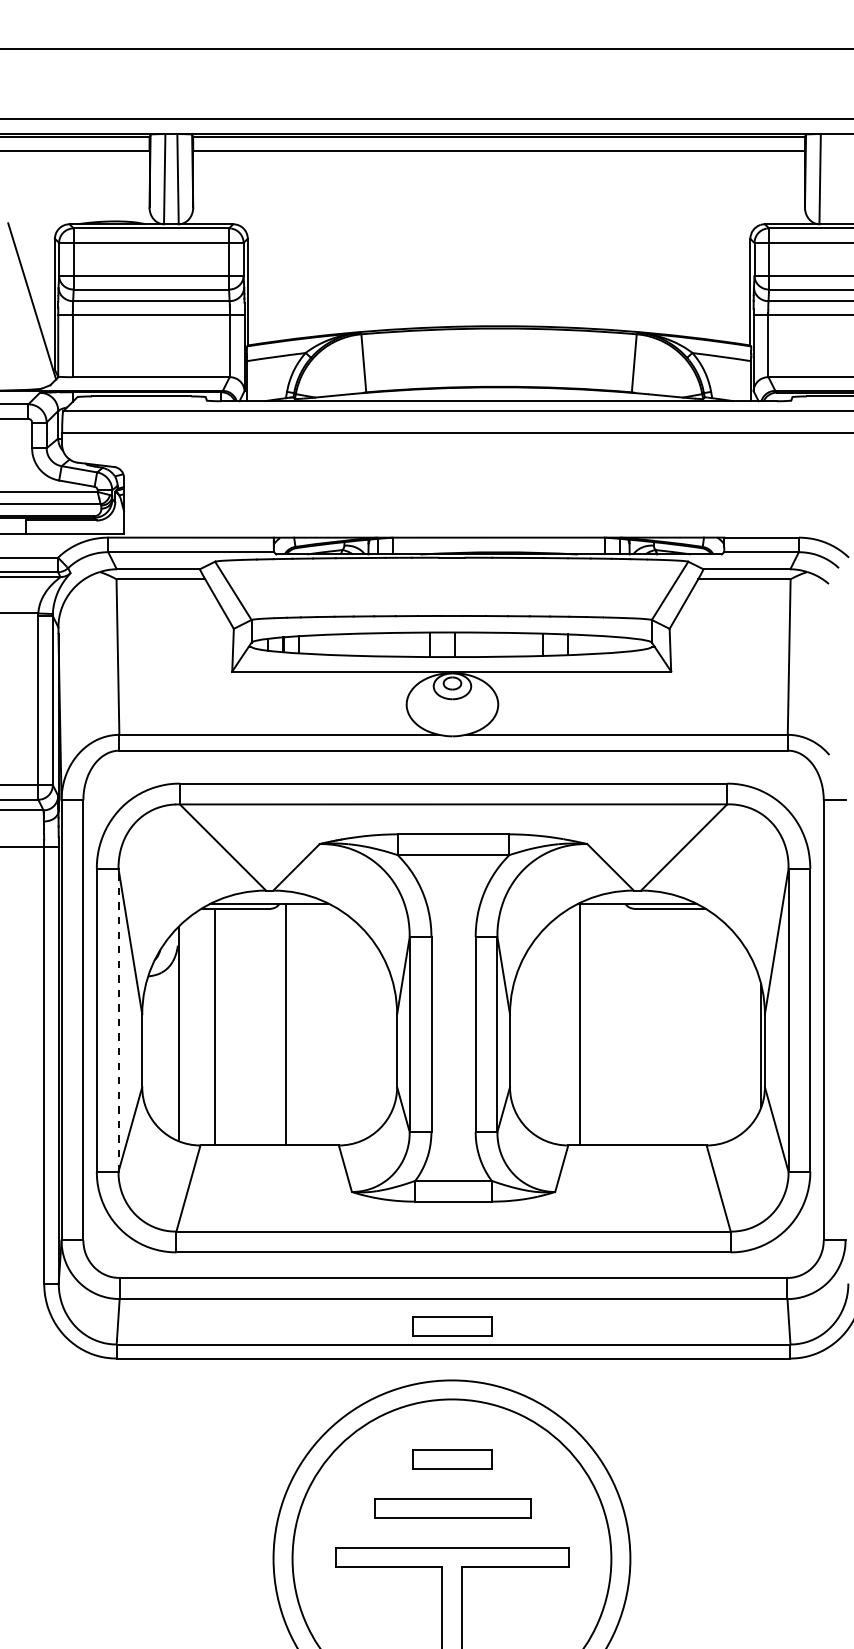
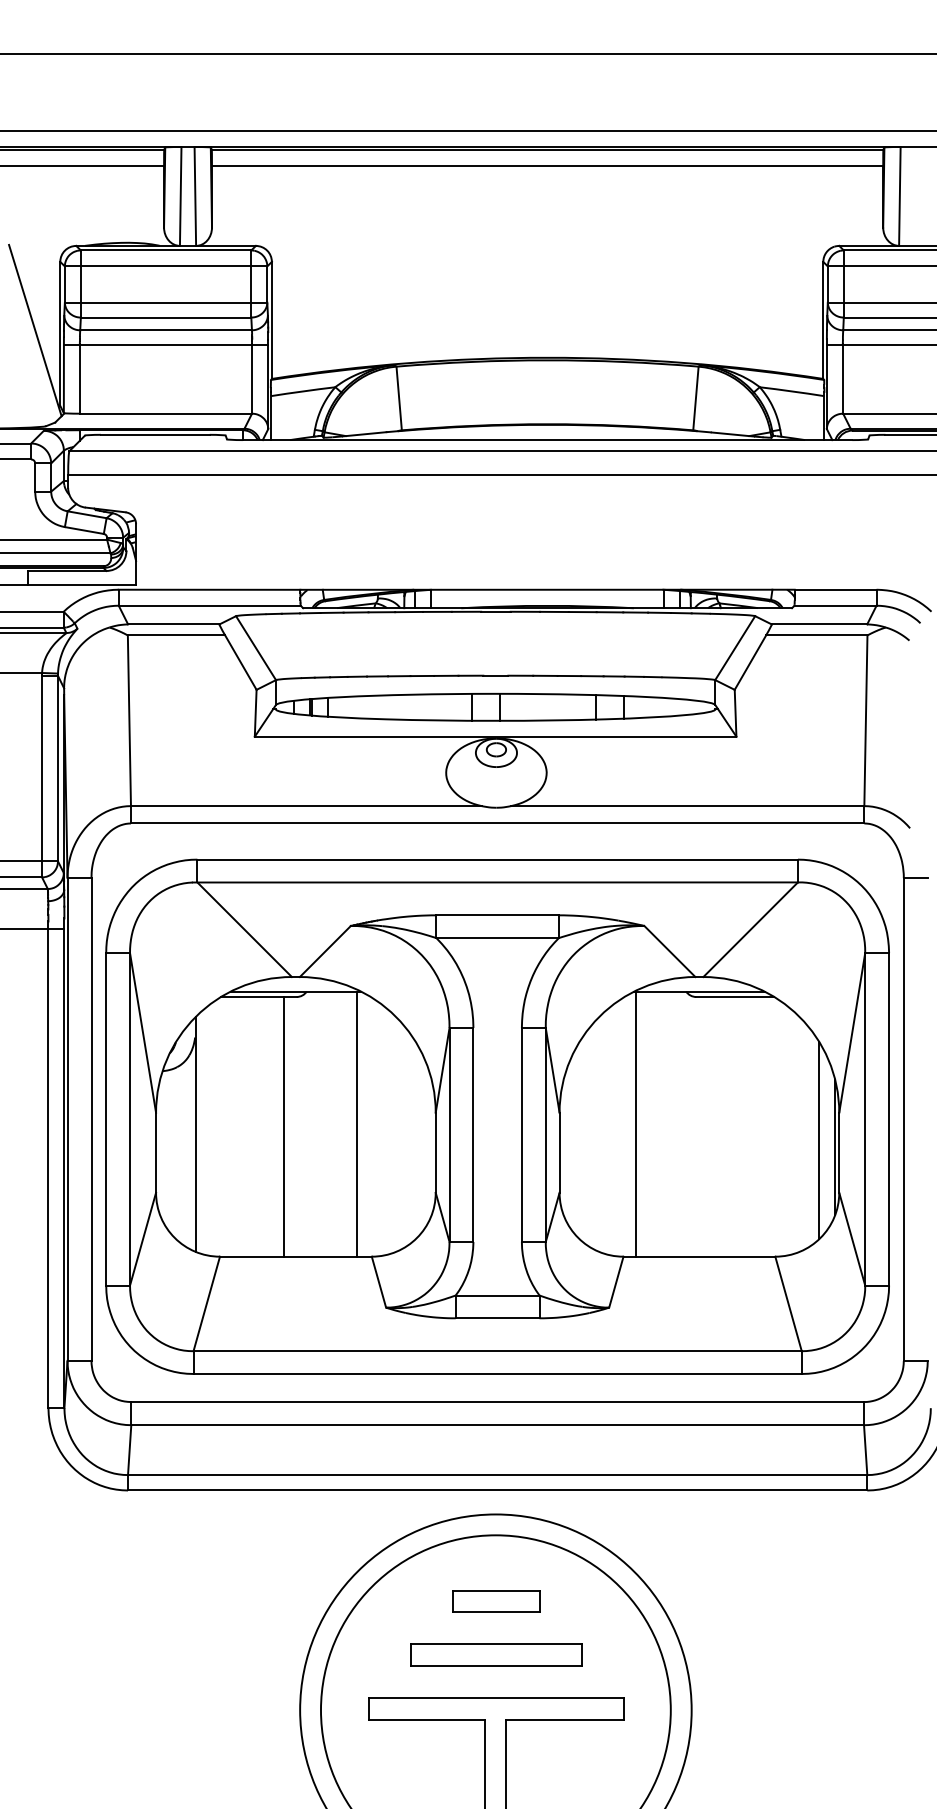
line: (118, 1020) -> (130, 1119), dashed -> solid
line: (286, 1024) -> (357, 1123), moved
line: (214, 1026) -> (283, 1126), moved
line: (746, 1039) -> (819, 1140), added
part: (452, 1326) -> (496, 1455), removed

